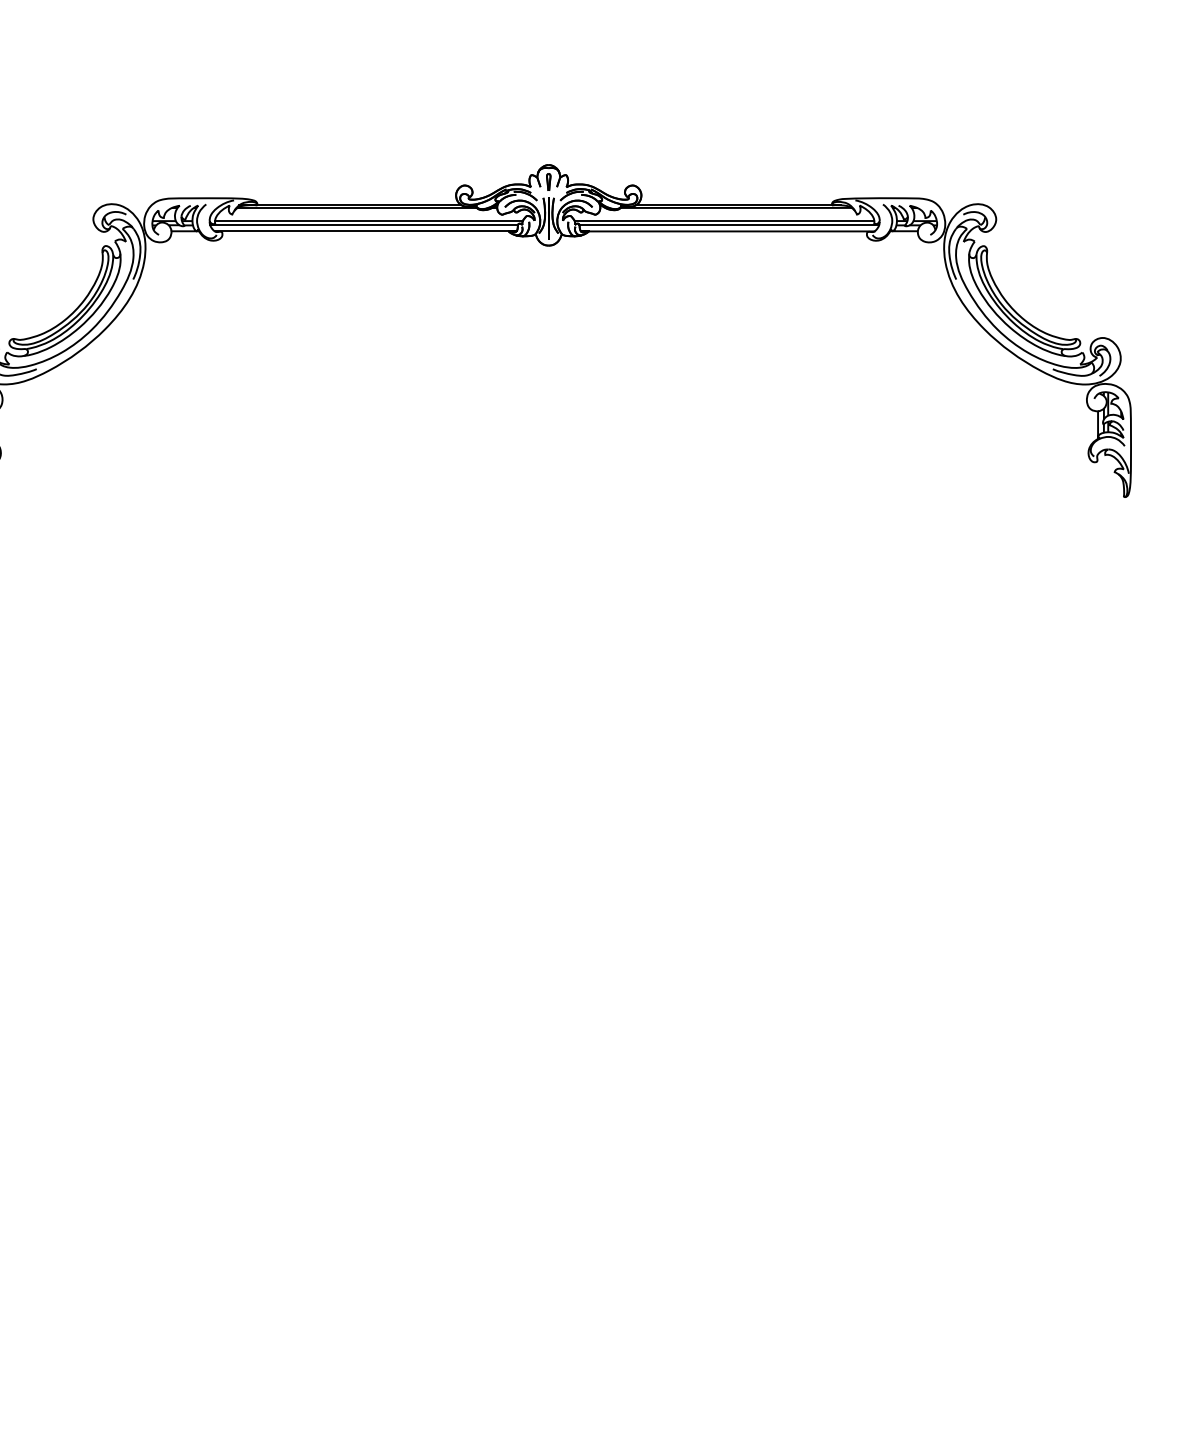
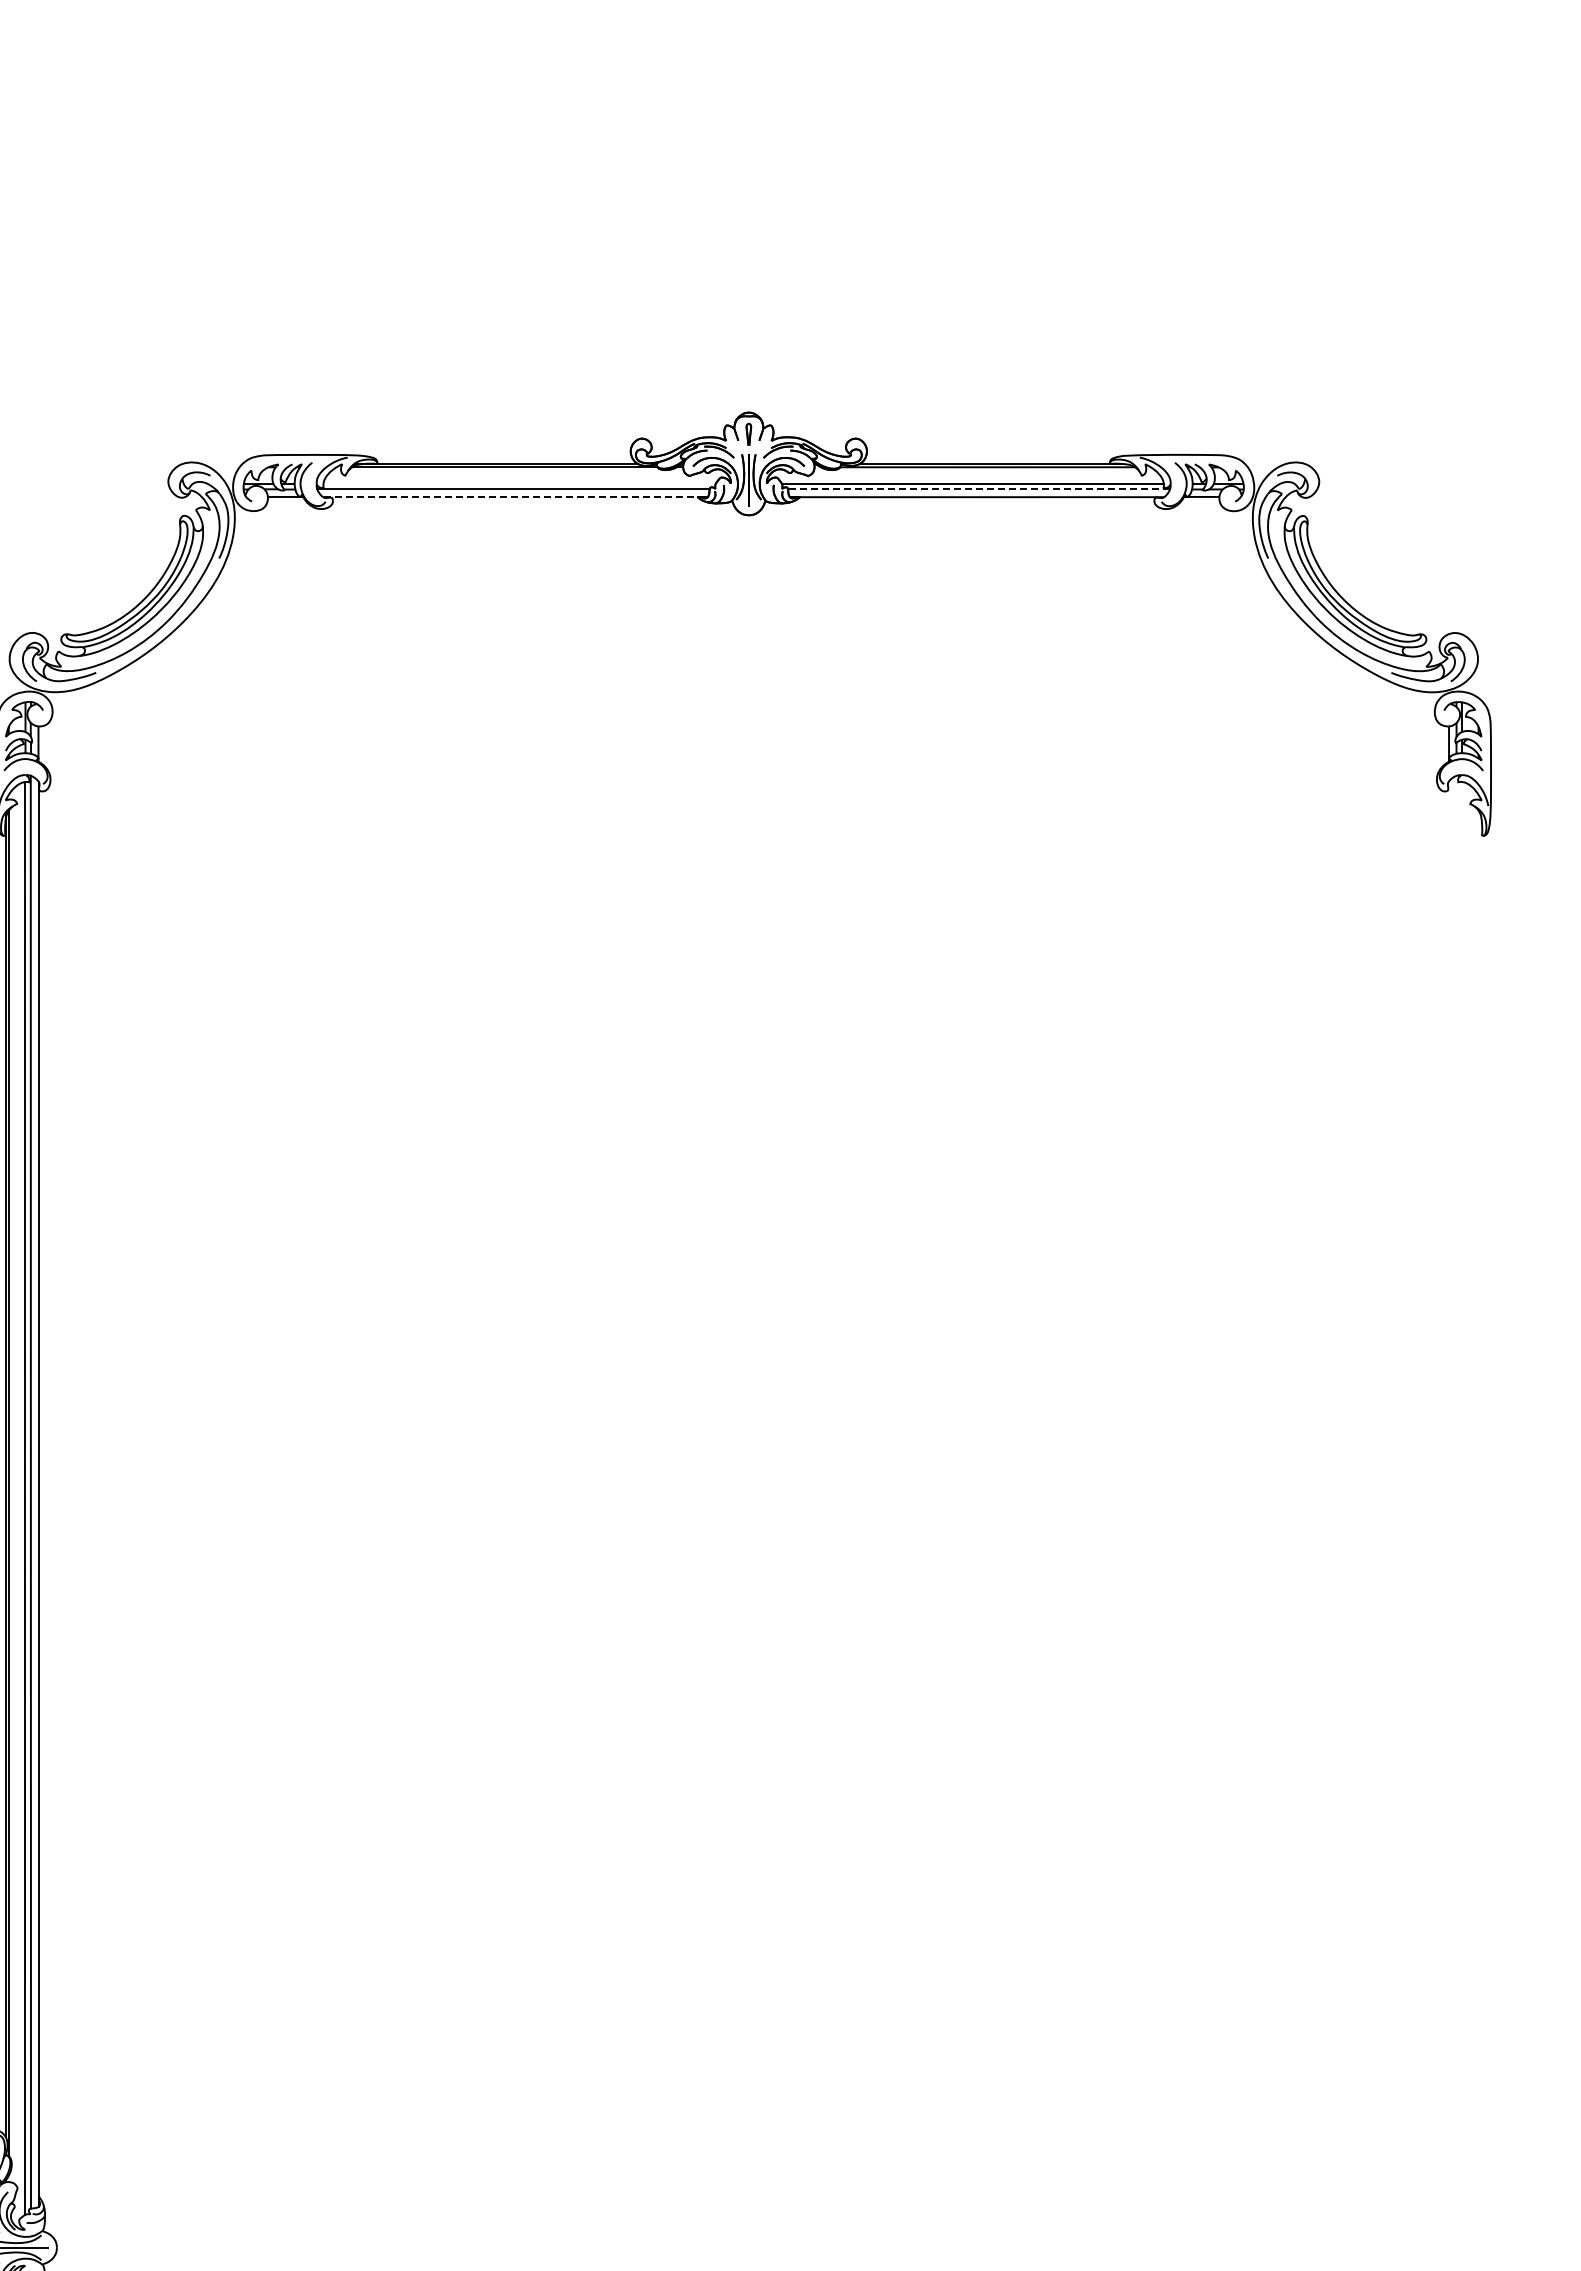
line: (368, 220) -> (519, 483), removed
line: (728, 225) -> (978, 489), solid -> dashed
line: (366, 231) -> (516, 497), solid -> dashed

